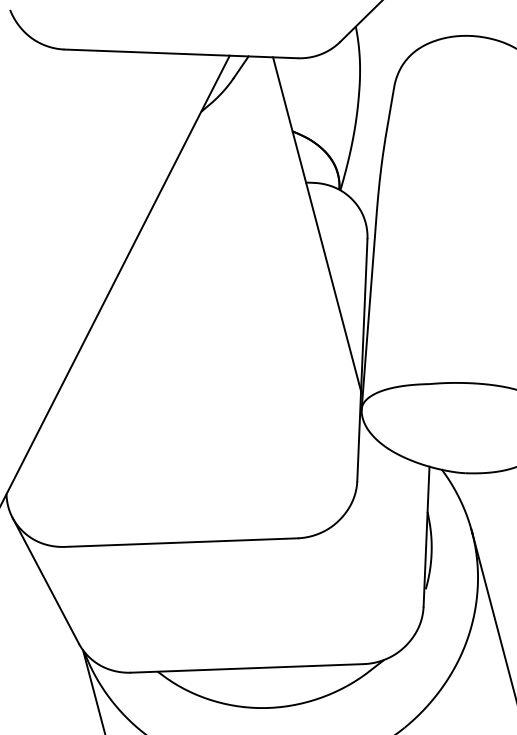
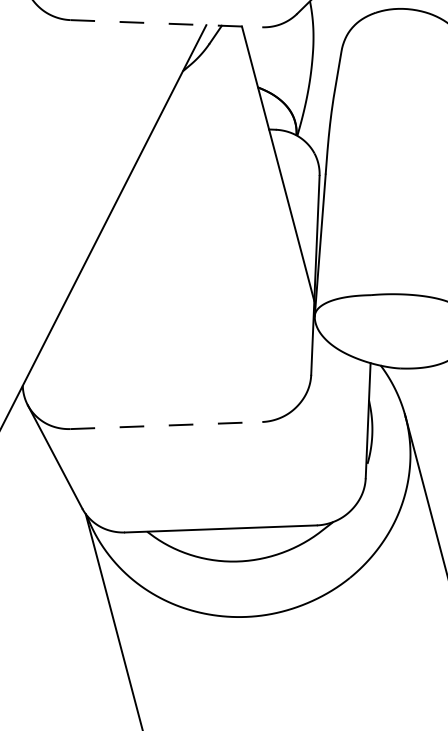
line: (181, 53) -> (166, 23), solid -> dashed
line: (181, 542) -> (166, 425), solid -> dashed

